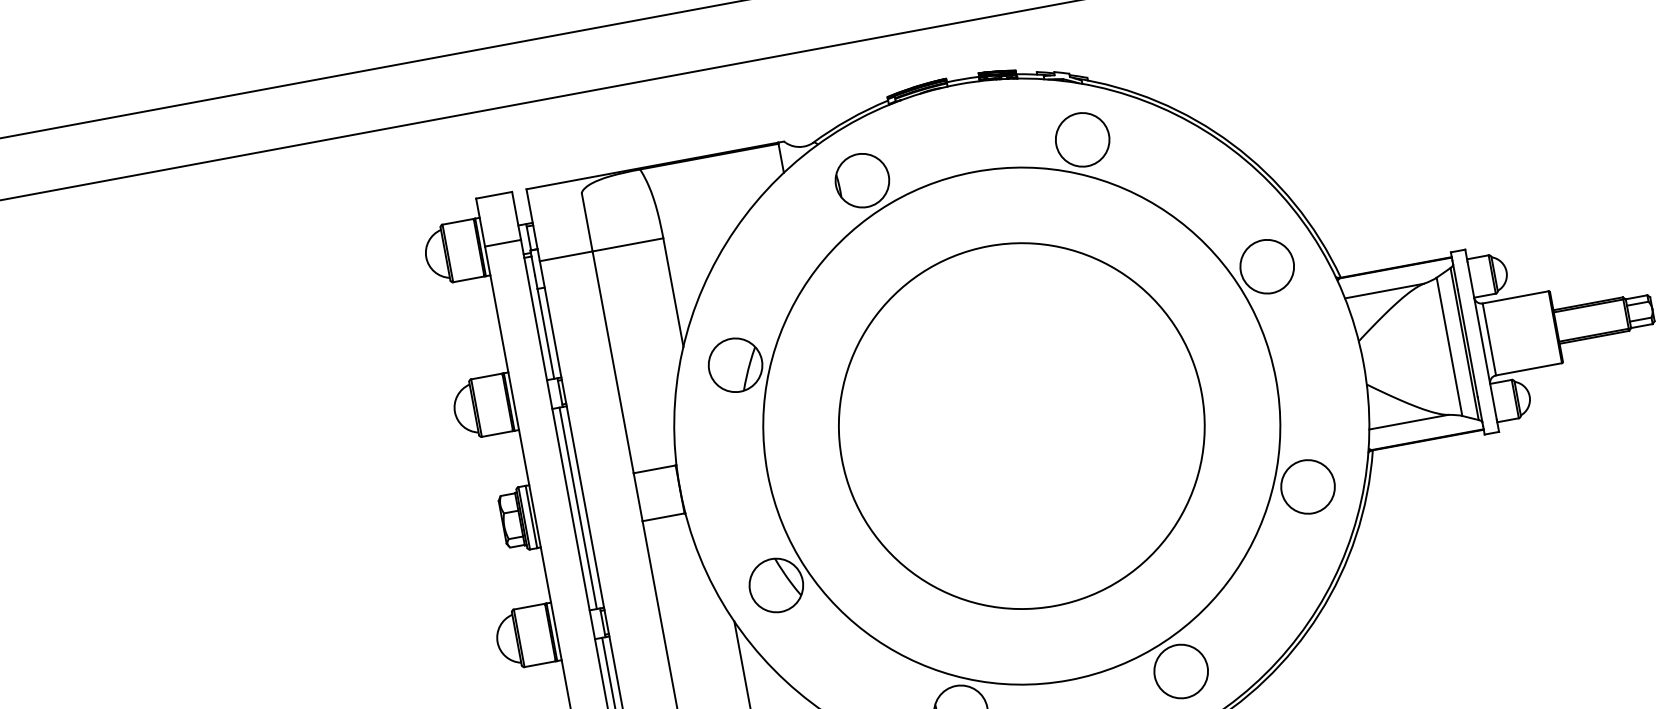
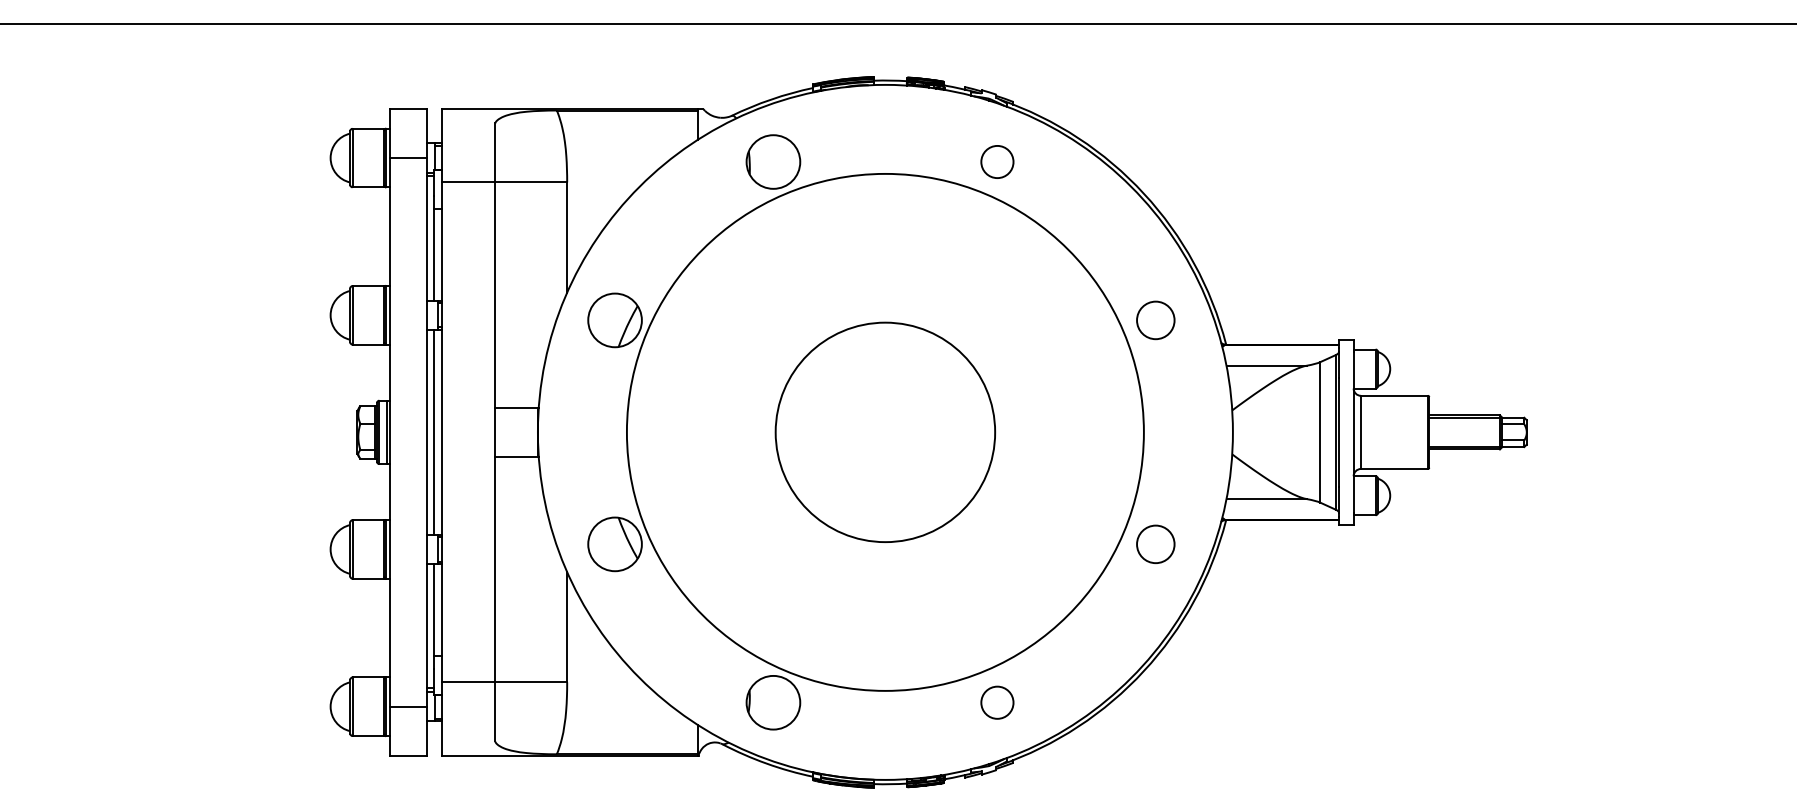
circle: (1082, 139) -> (997, 161), size x0.6
circle: (1266, 266) -> (1155, 320), size x0.7
circle: (1021, 426) -> (885, 432), size x0.6
circle: (1307, 487) -> (1155, 544), size x0.7
circle: (1181, 671) -> (997, 702), size x0.6

